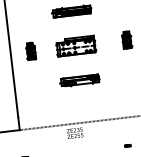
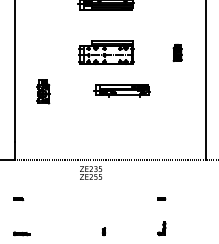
part: (126, 39) -> (177, 52), size x0.7
part: (31, 51) -> (43, 91), moved
part: (79, 80) -> (121, 90), moved

